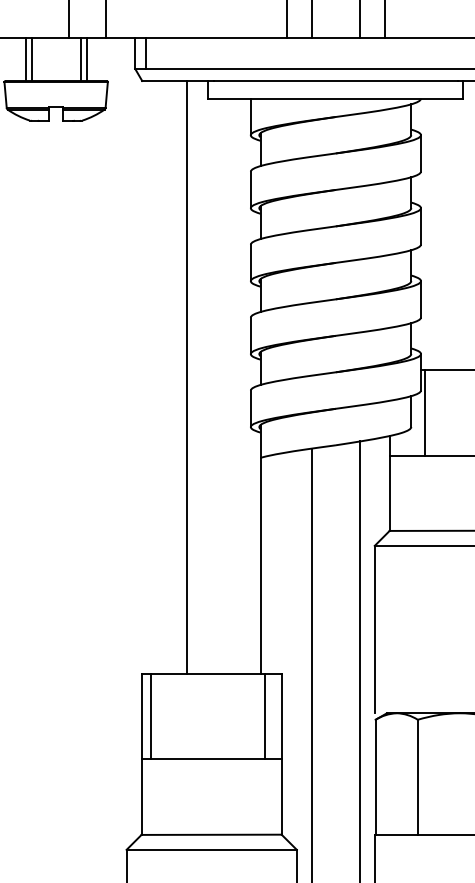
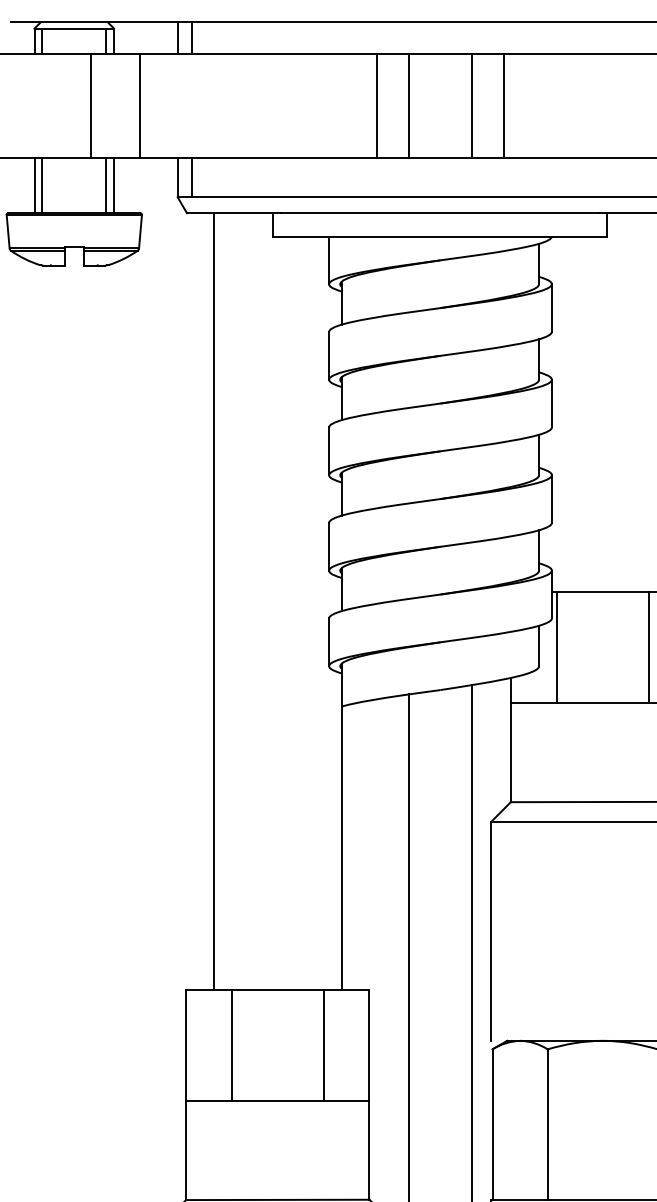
line: (186, 377) -> (214, 601), moved
line: (151, 716) -> (231, 1045), moved
line: (264, 716) -> (323, 1045), moved

